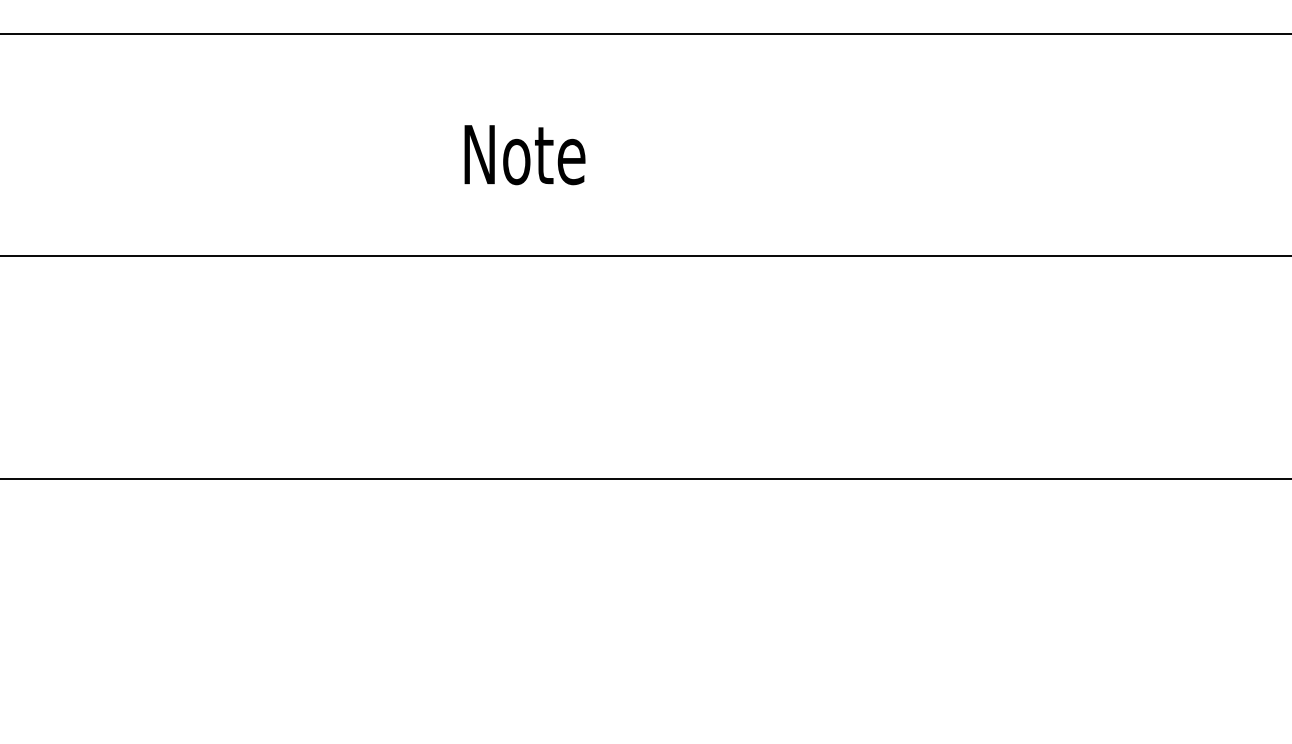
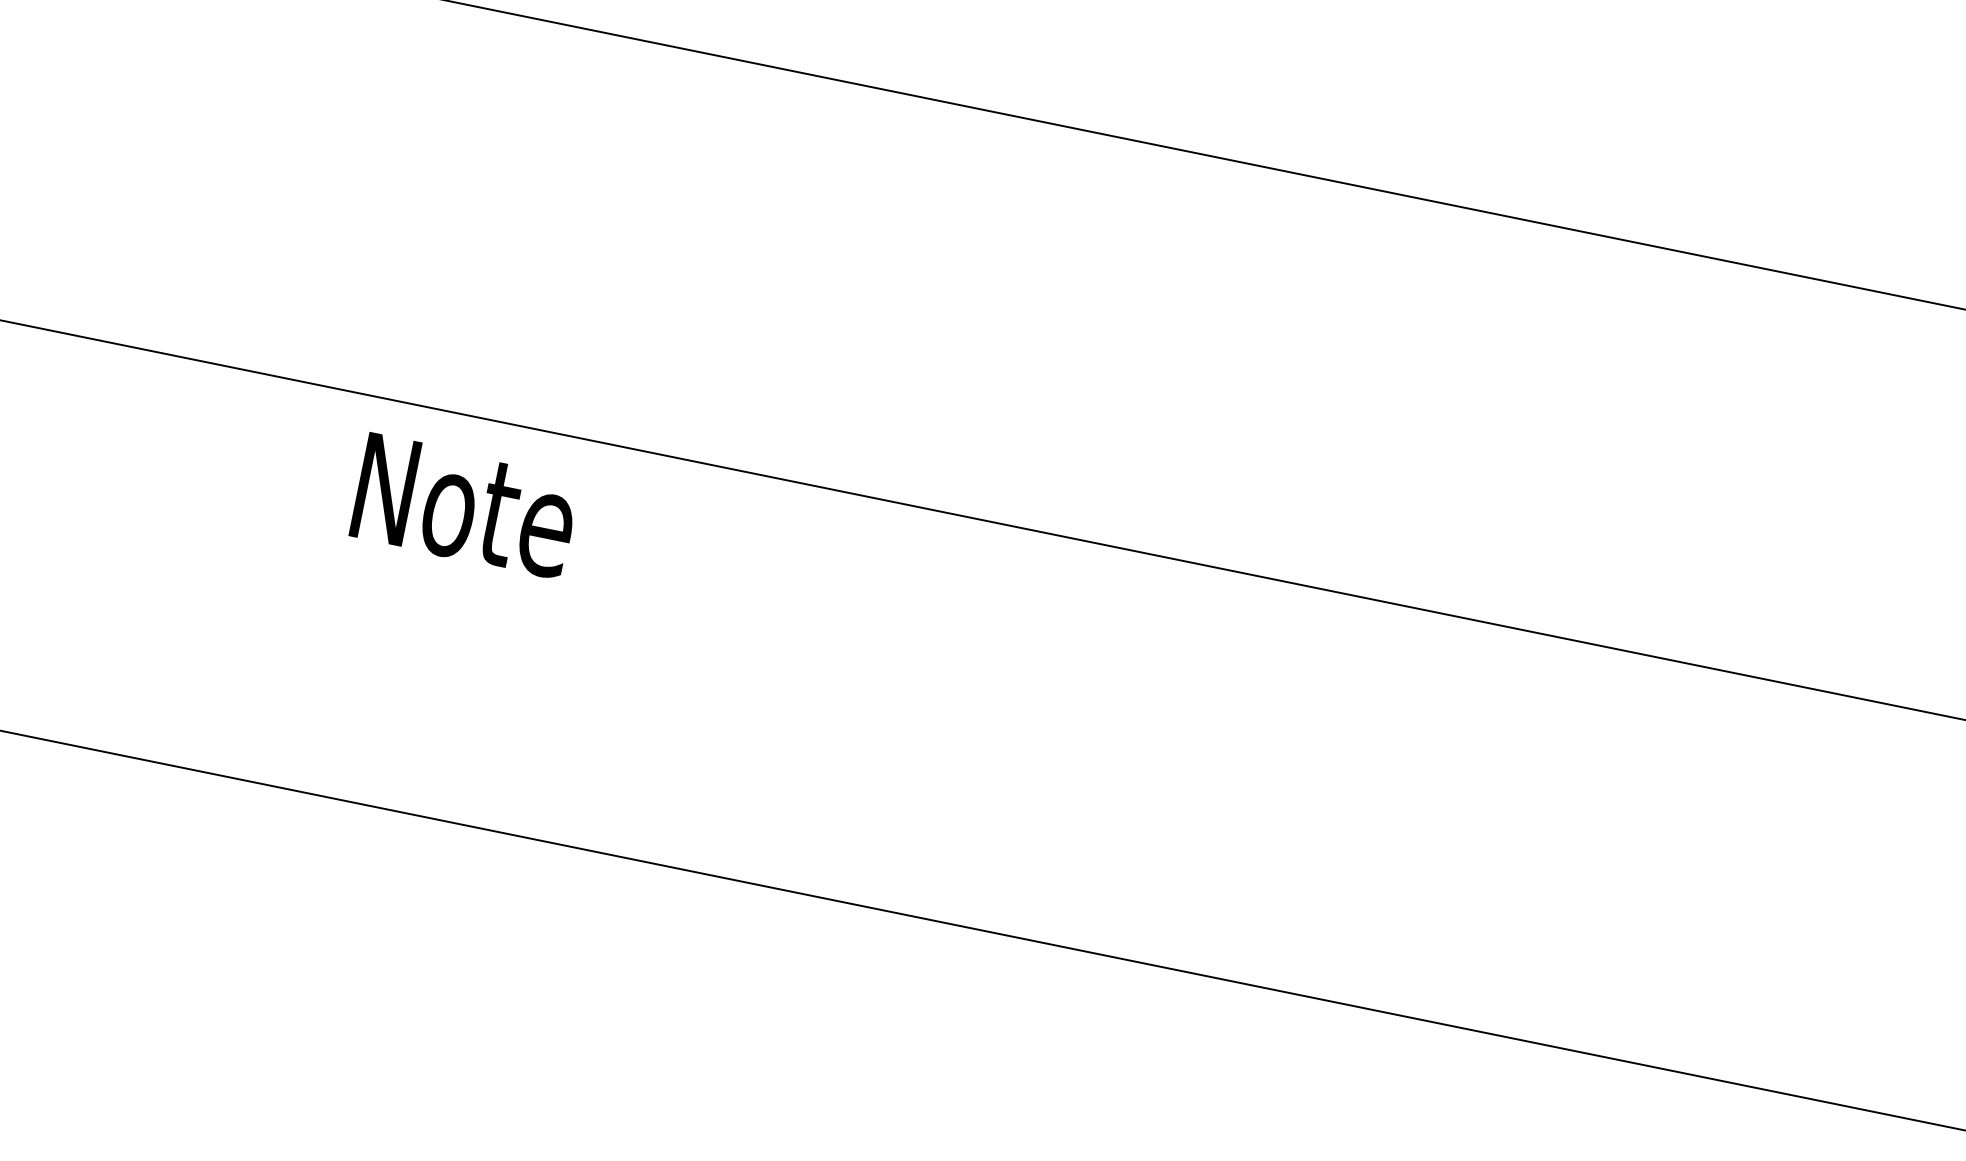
text: (524, 155) -> (464, 506), moved

